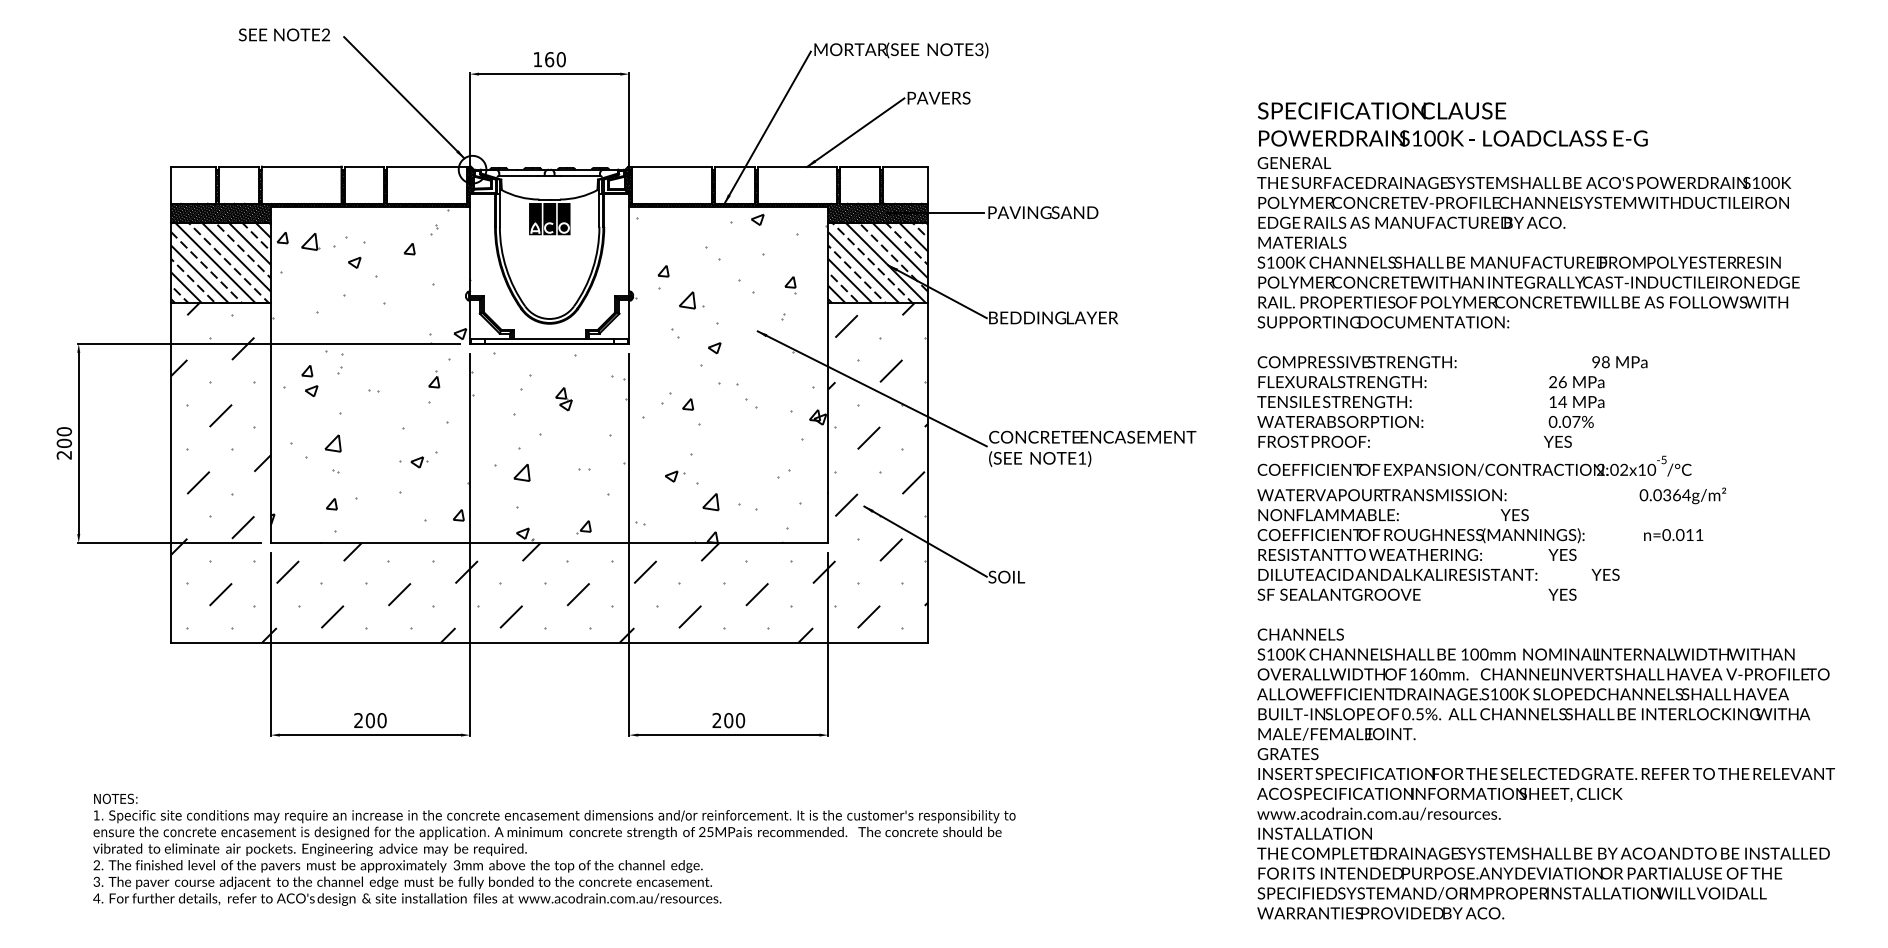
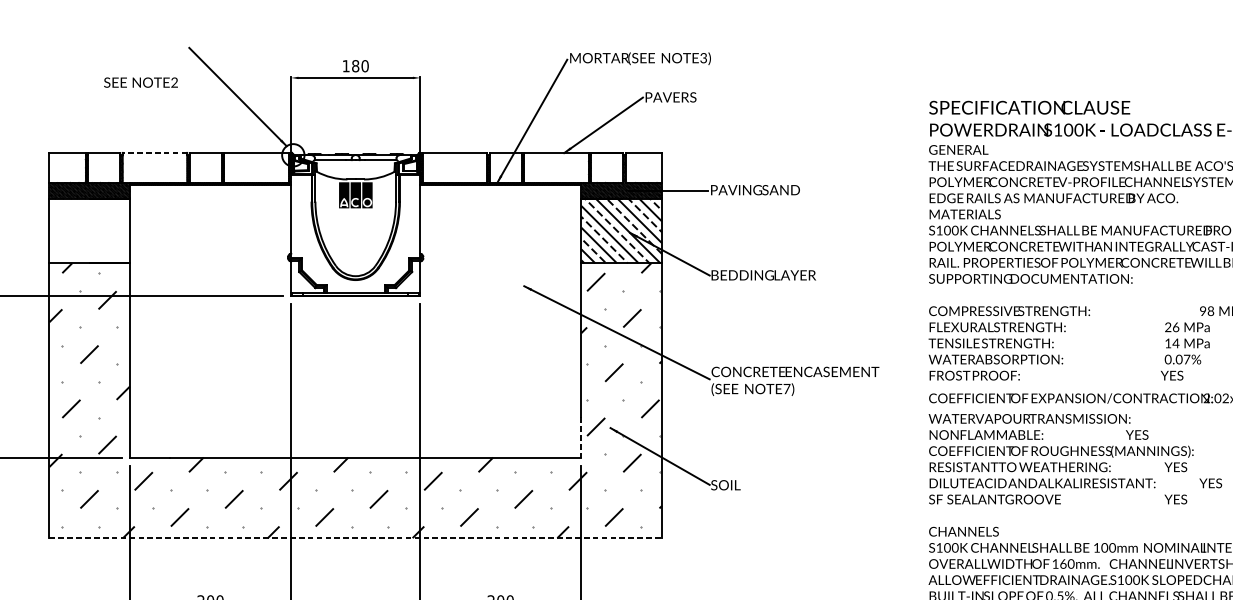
text: (284, 34) -> (141, 82), moved
text: (549, 59) -> (355, 66), 160 -> 180
line: (301, 166) -> (154, 152), solid -> dashed
hatch: (220, 263) -> (89, 231), removed
hatch: (548, 376) -> (354, 322), removed
text: (1082, 458) -> (787, 389), 1) -> 7)
line: (828, 518) -> (581, 437), solid -> dashed
line: (550, 642) -> (356, 538), solid -> dashed

